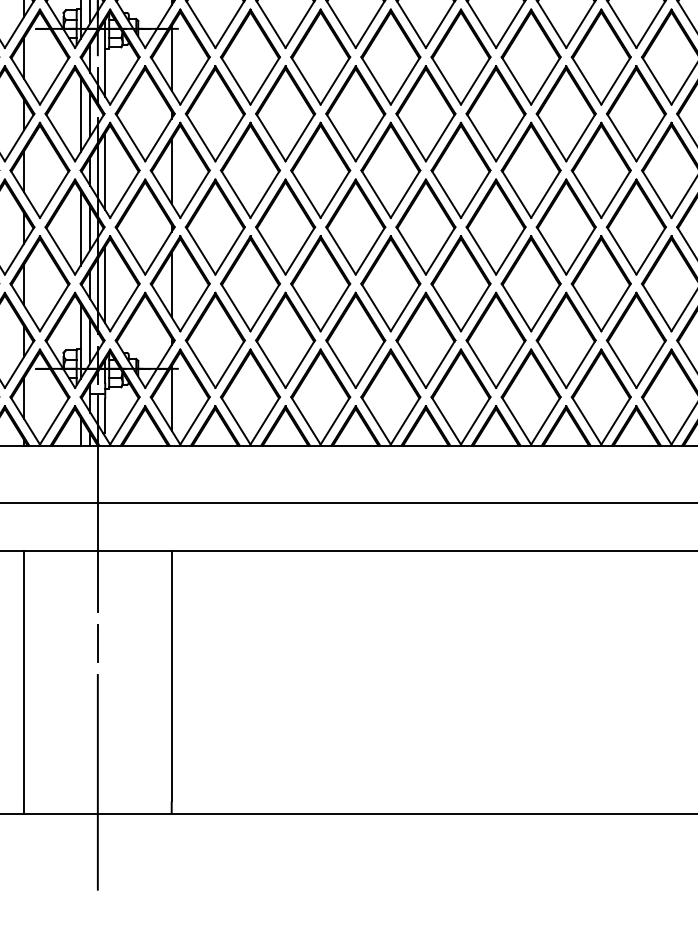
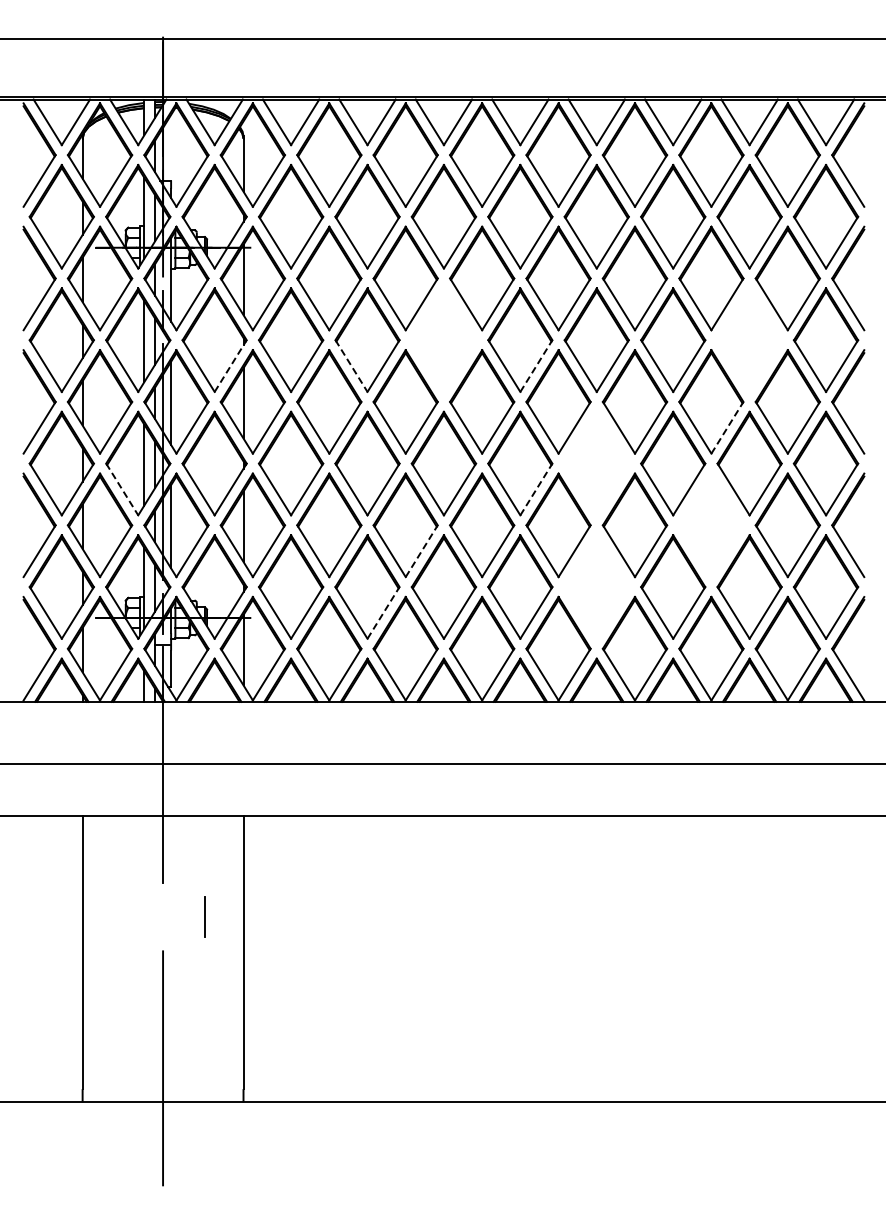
part: (355, 113) -> (443, 339), removed
part: (636, 114) -> (749, 340), removed
line: (159, 136) -> (230, 365), solid -> dashed
line: (440, 136) -> (536, 365), solid -> dashed
line: (270, 137) -> (351, 366), solid -> dashed
line: (616, 193) -> (727, 427), solid -> dashed
part: (495, 226) -> (596, 463), removed
line: (60, 250) -> (122, 489), solid -> dashed
line: (440, 250) -> (536, 489), solid -> dashed
part: (601, 283) -> (711, 525), removed
line: (336, 306) -> (422, 550), solid -> dashed
part: (495, 339) -> (596, 586), removed
line: (300, 363) -> (383, 612), solid -> dashed
line: (97, 642) -> (204, 916), moved

